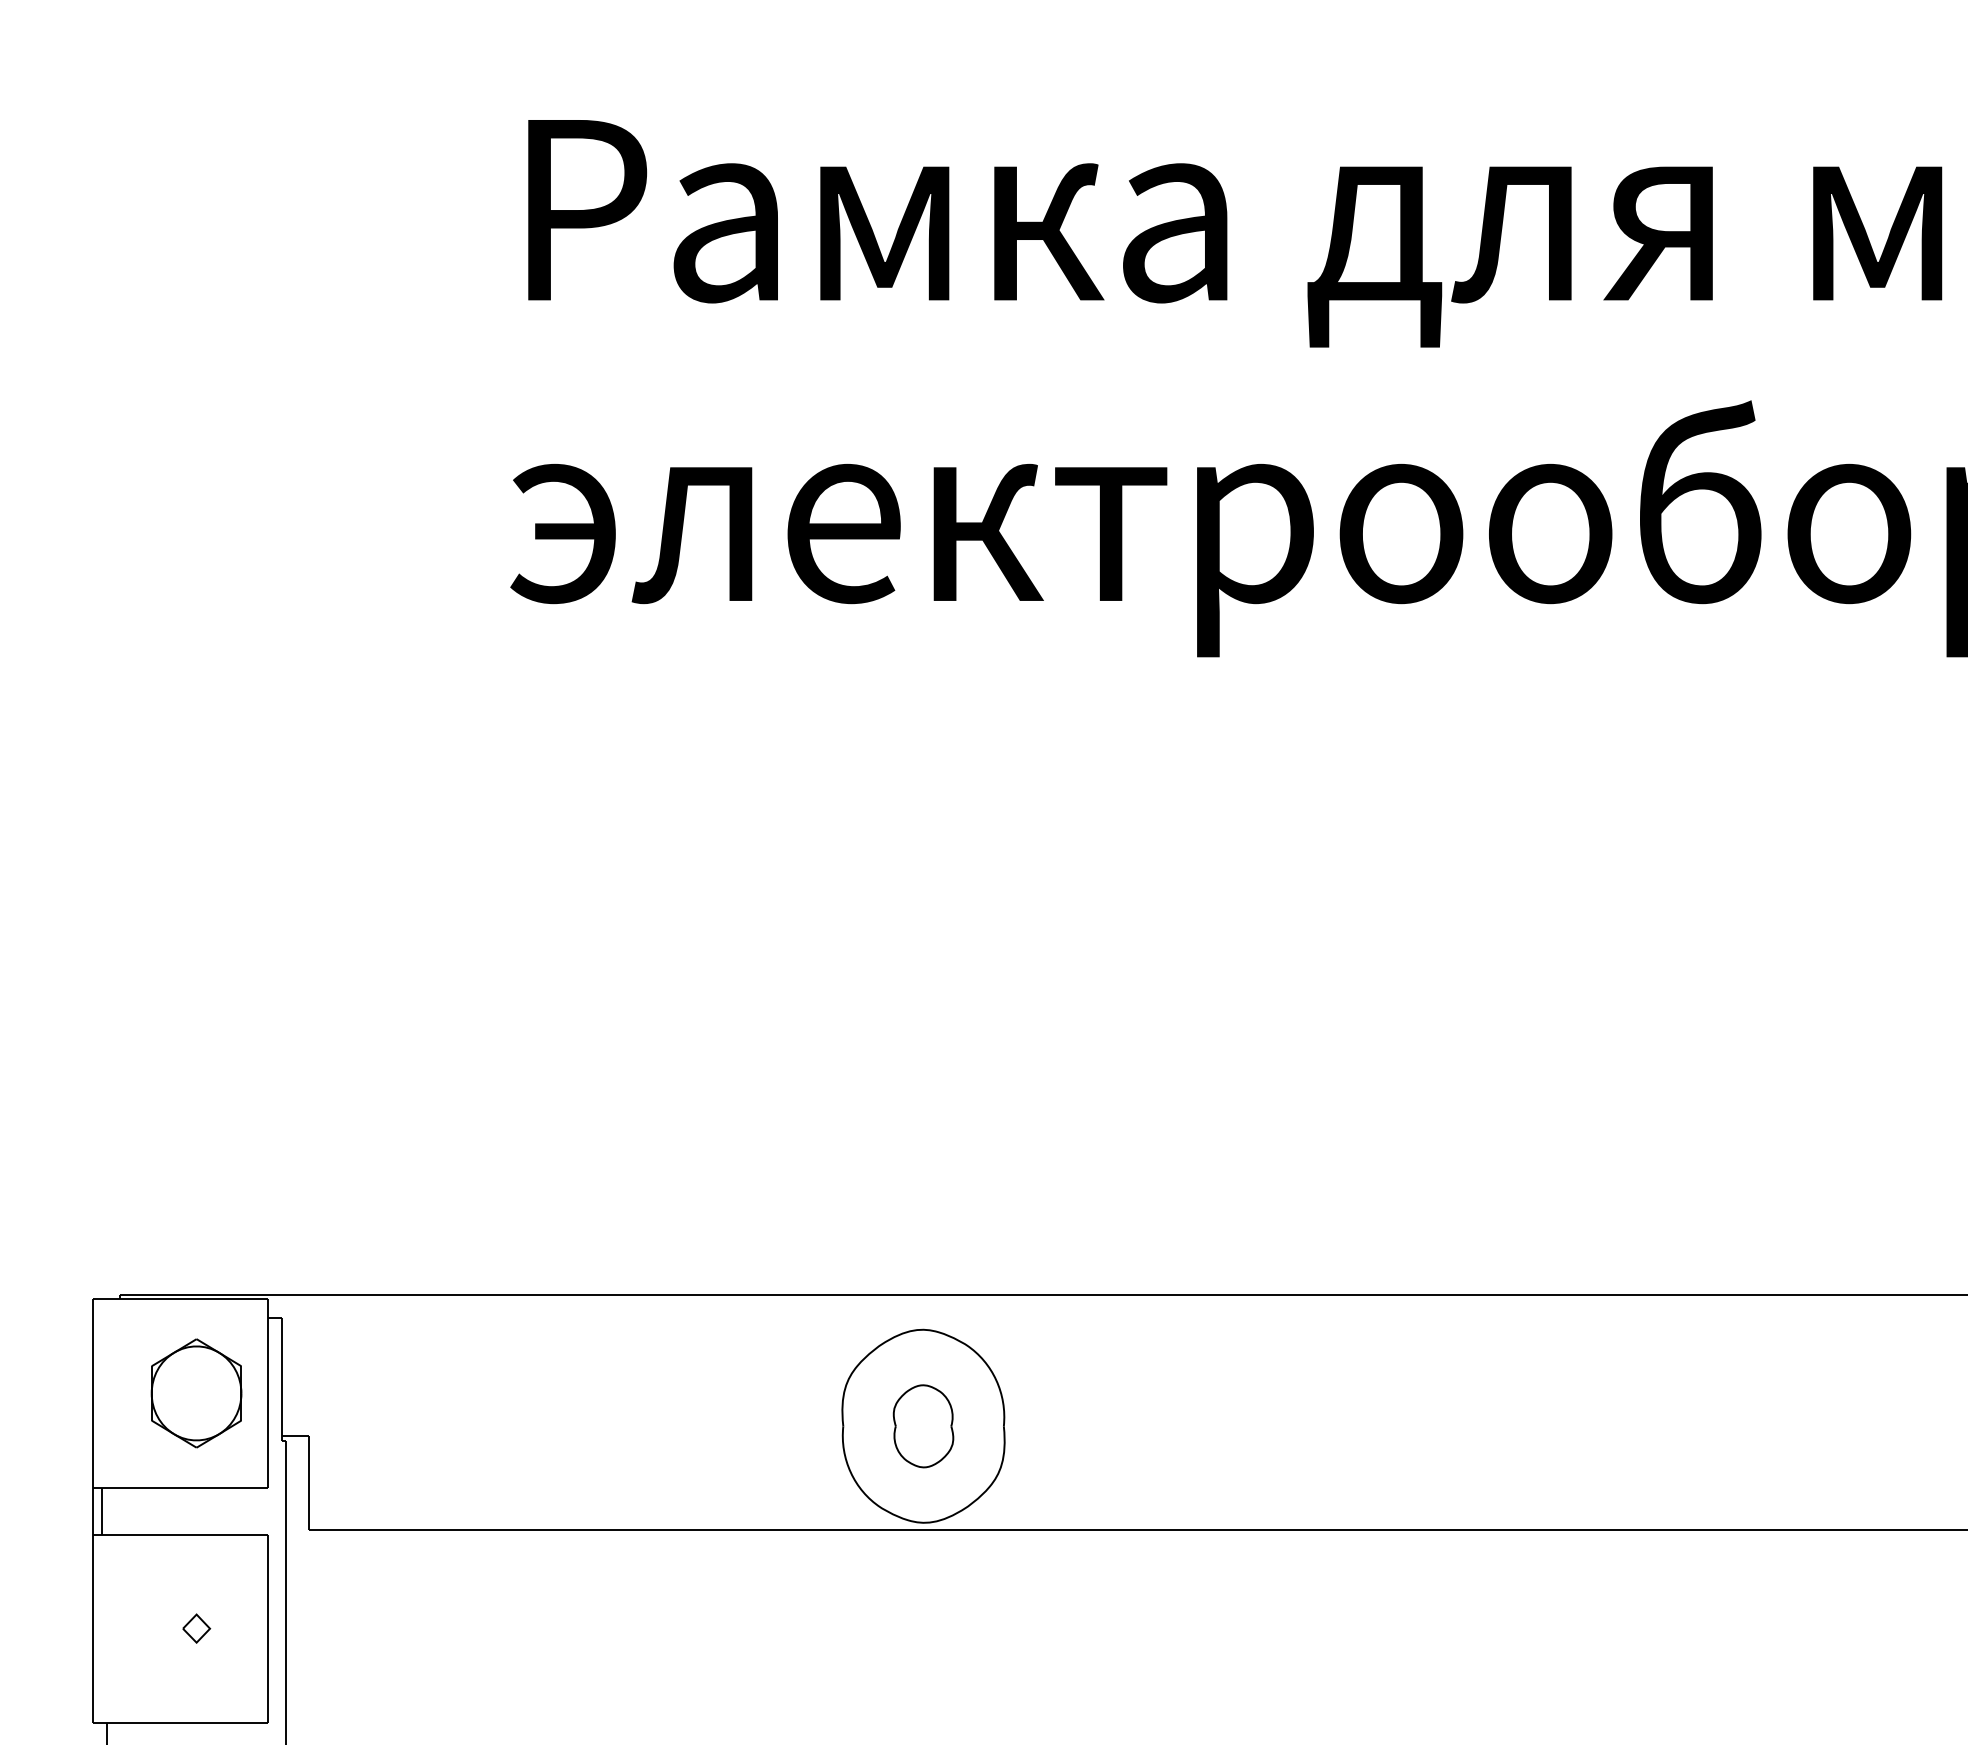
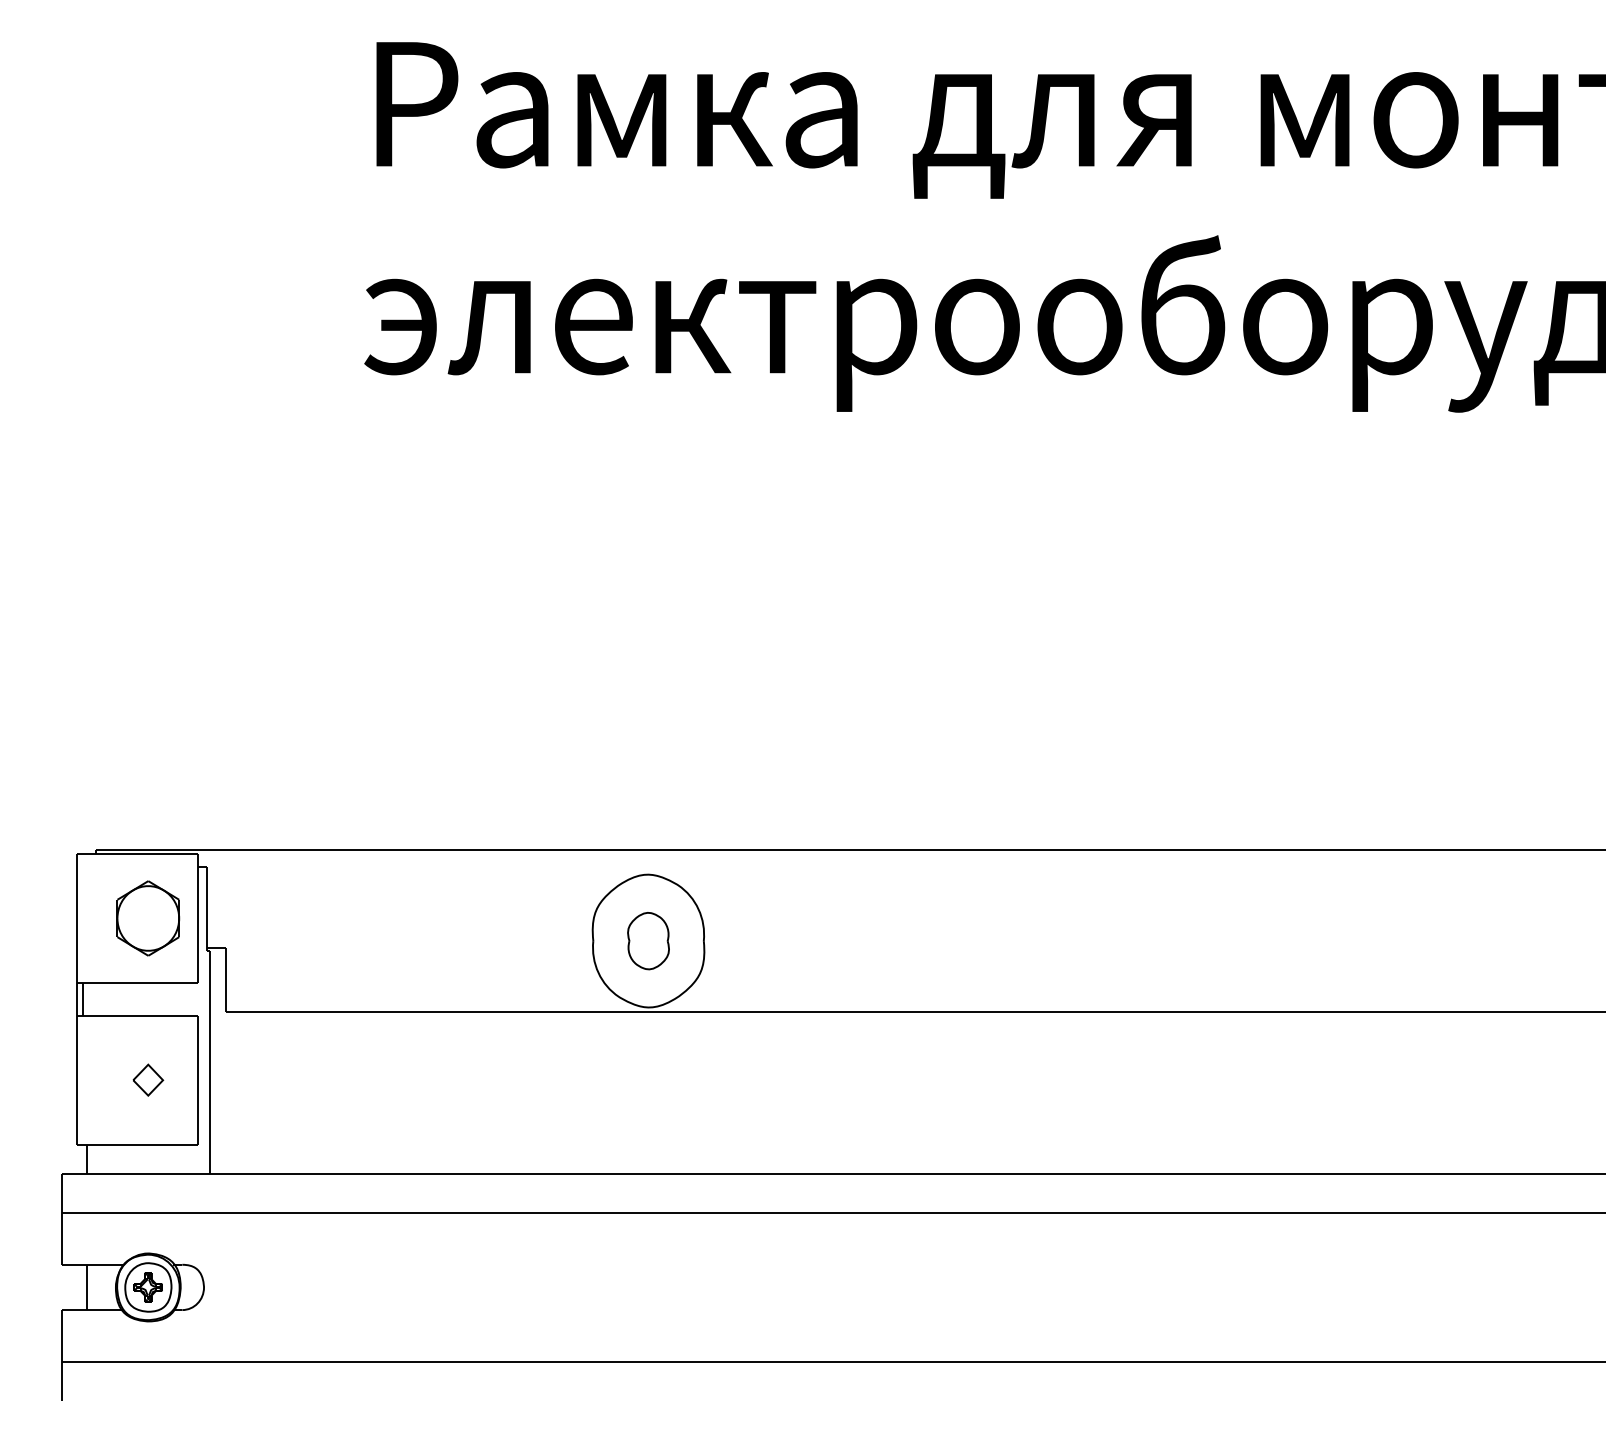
part: (196, 1628) -> (148, 1080), size x1.6

